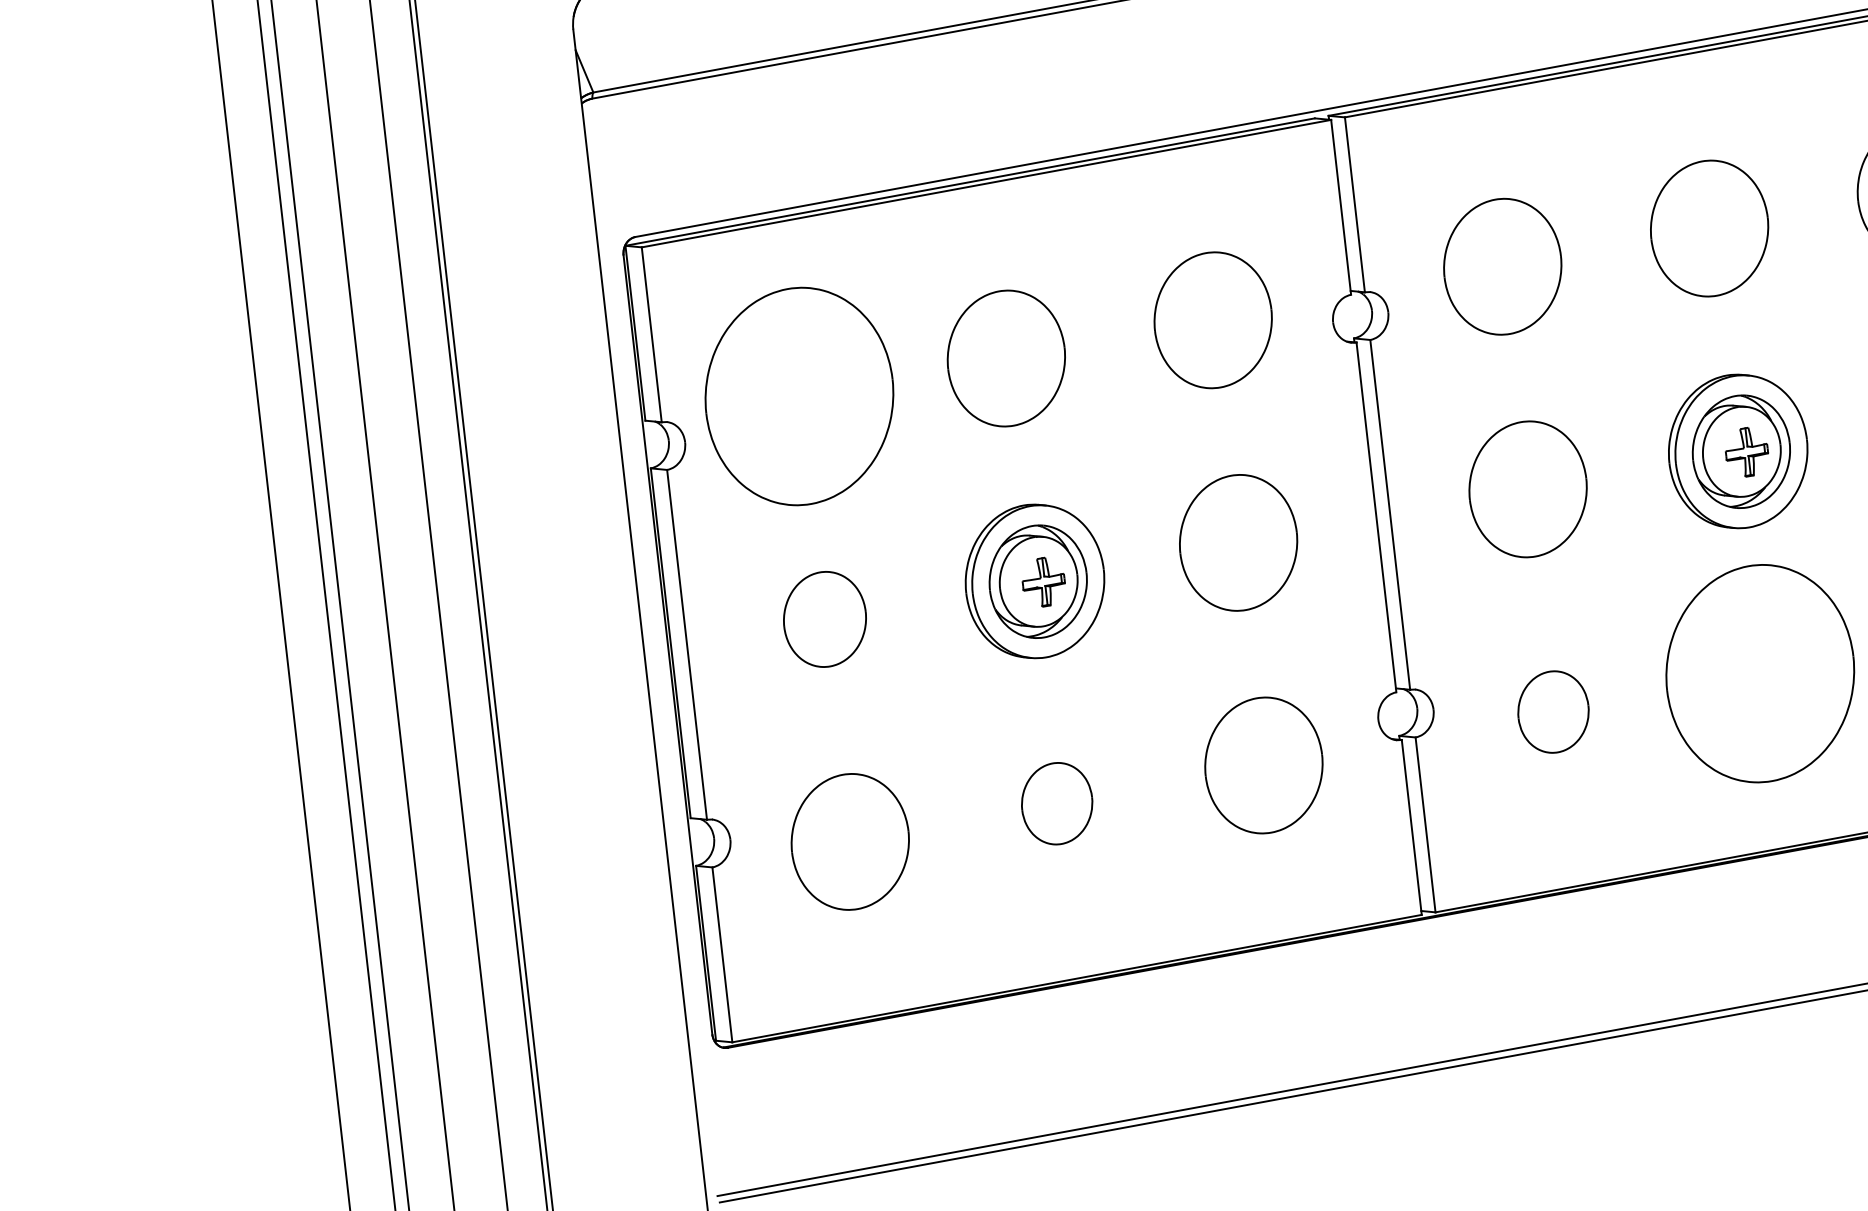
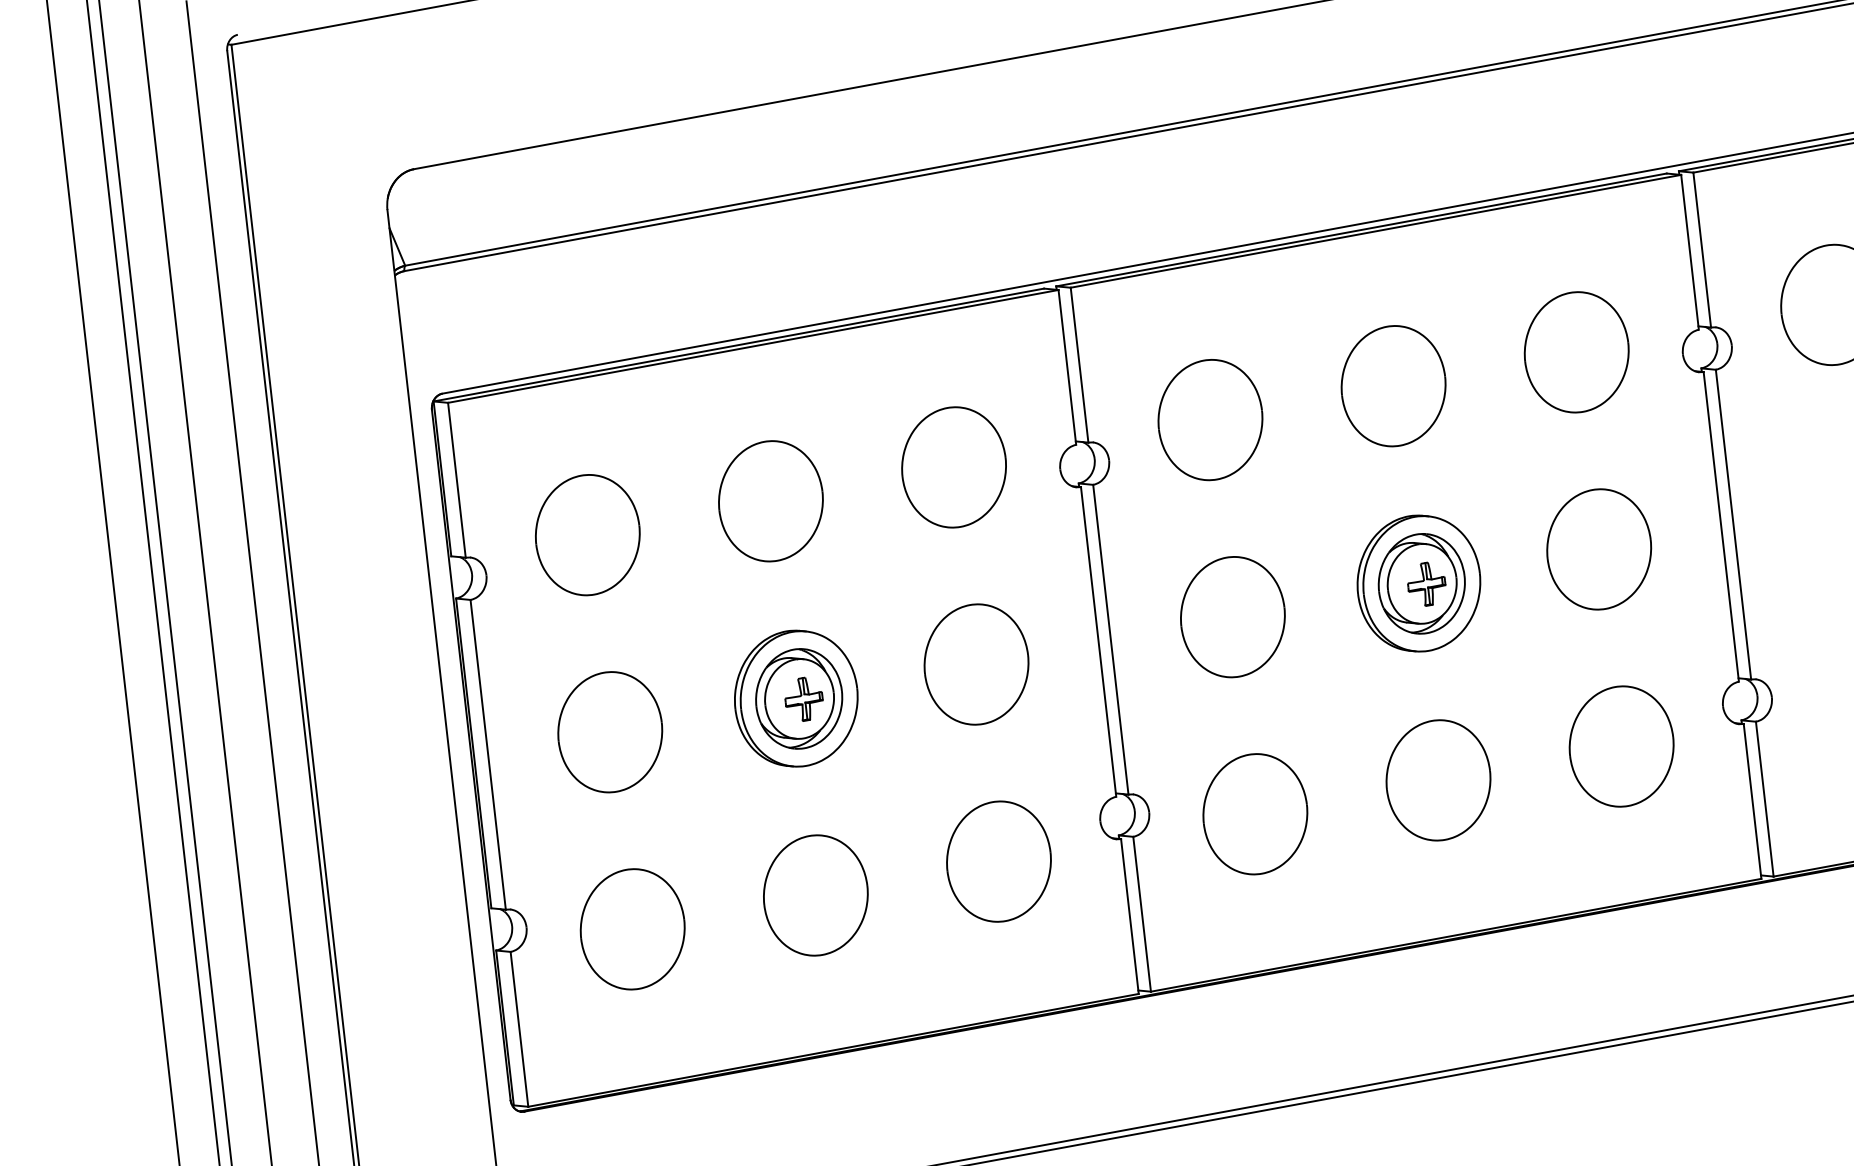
part: (799, 397) -> (587, 535), size x0.62
part: (825, 619) -> (610, 732), size x1.43
part: (1760, 673) -> (1438, 780), size x0.62
part: (1553, 712) -> (1255, 814), size x1.67
part: (1056, 803) -> (815, 895), size x1.67

